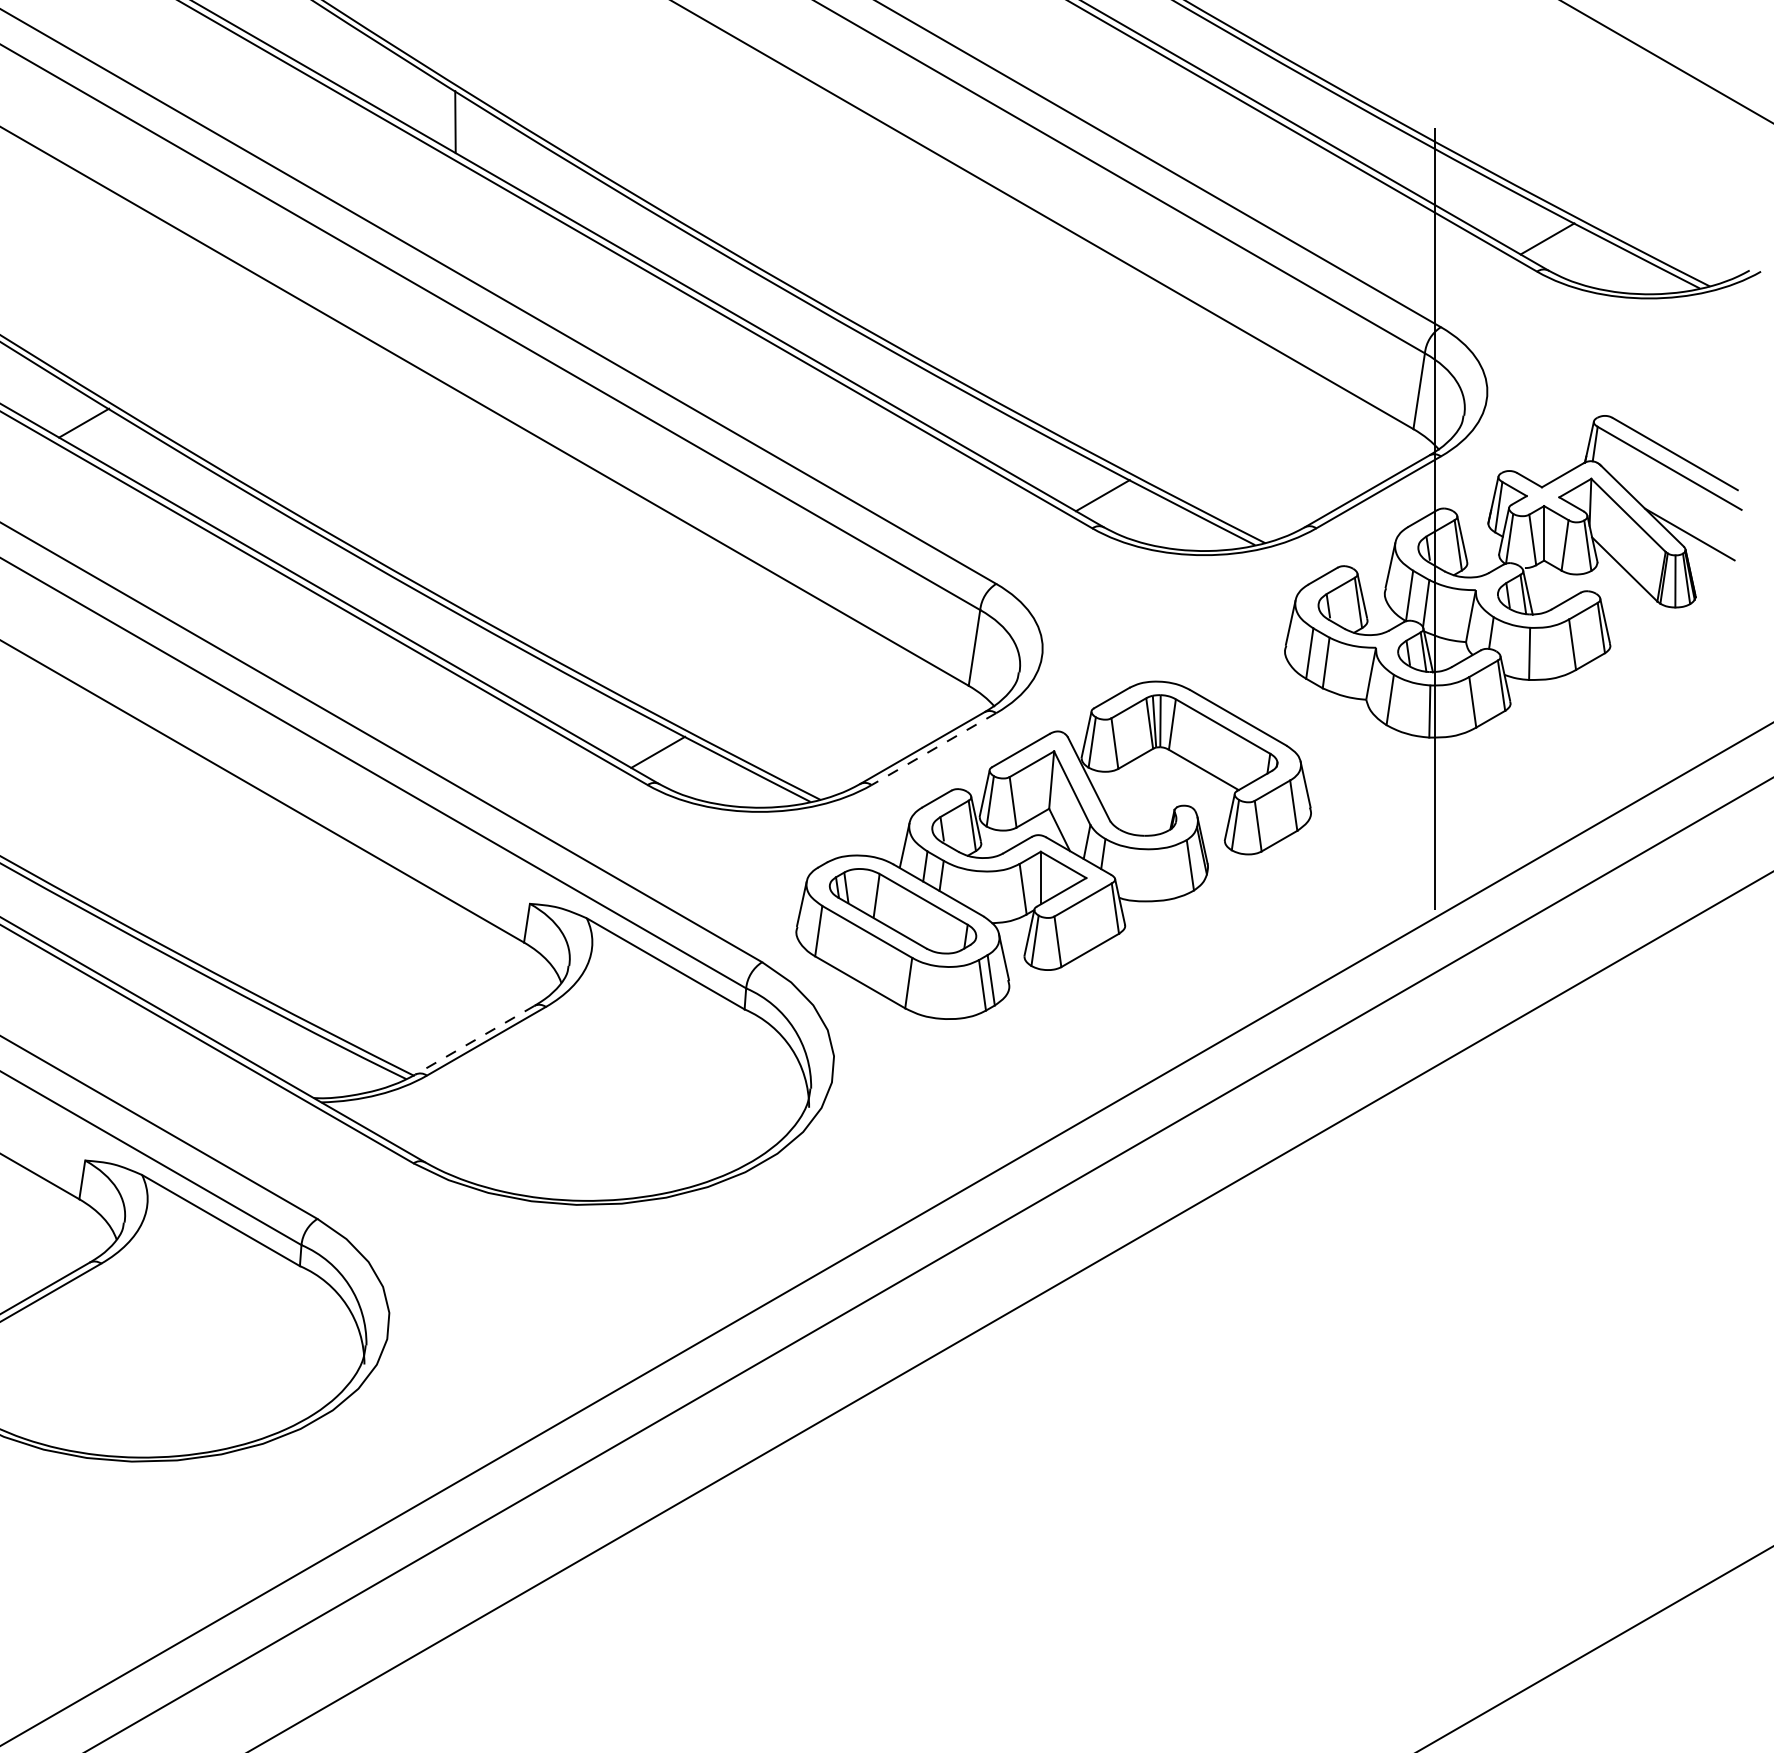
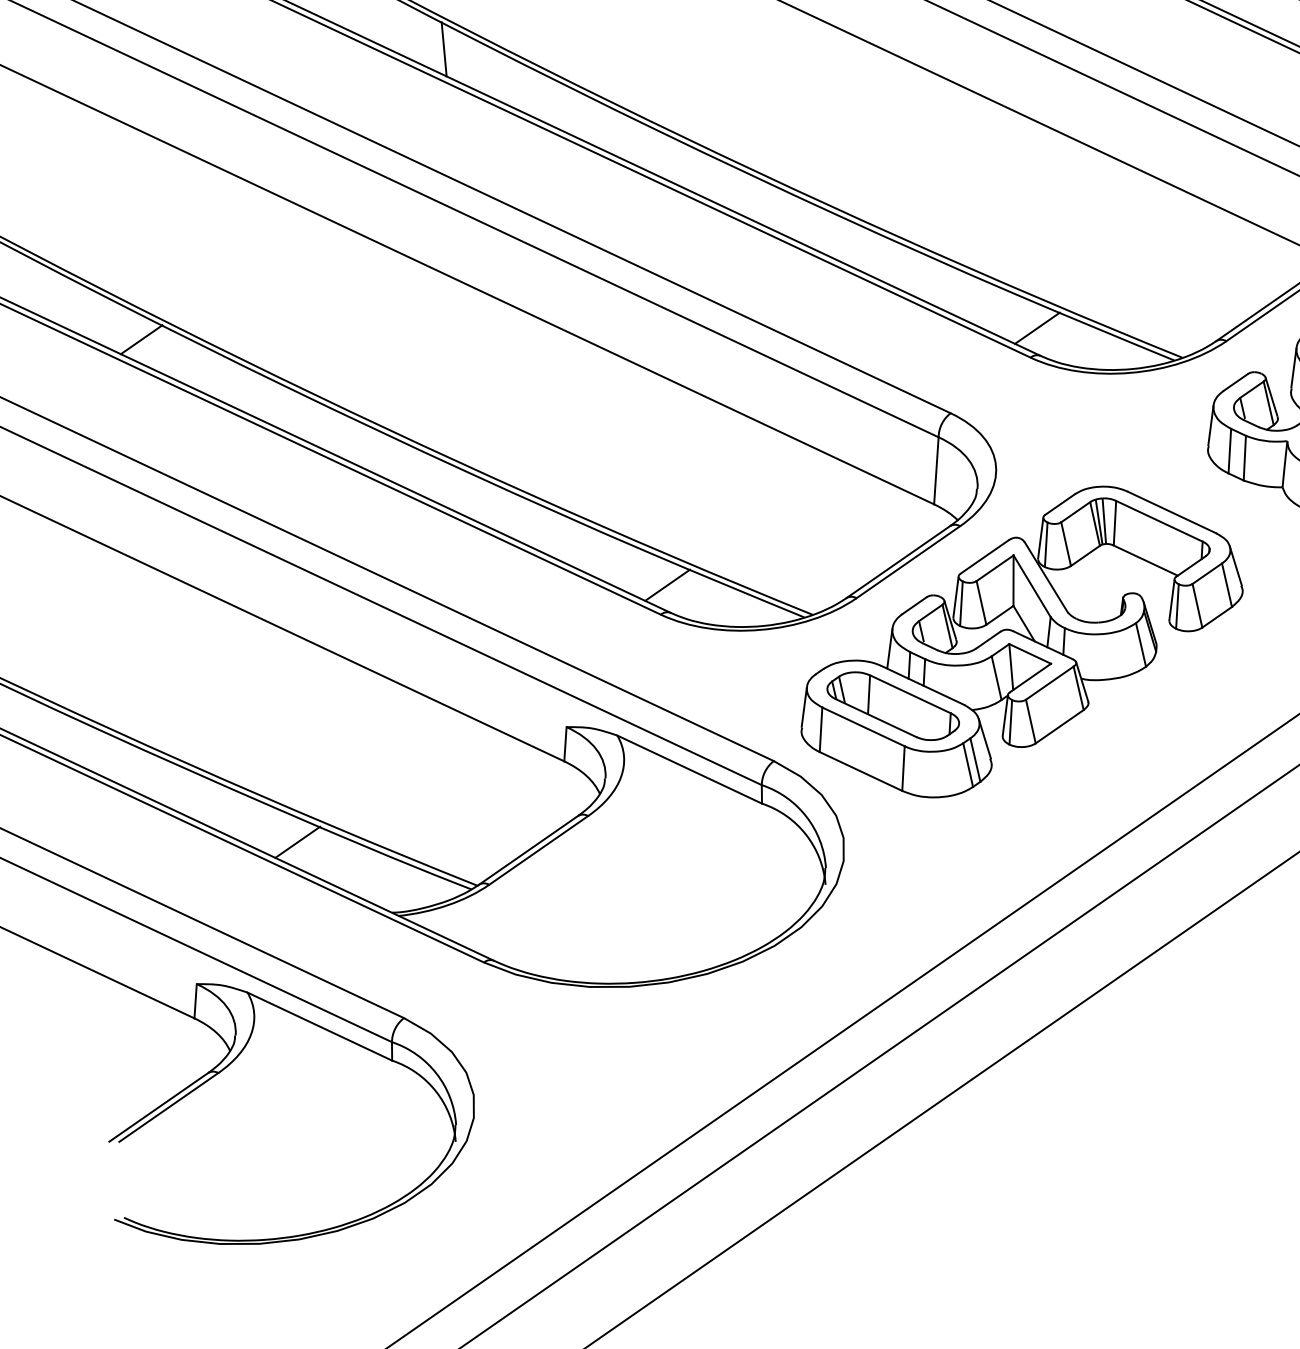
line: (933, 749) -> (908, 562), dashed -> solid
line: (213, 1008) -> (297, 841), added
line: (475, 1040) -> (529, 850), dashed -> solid

